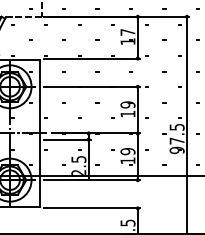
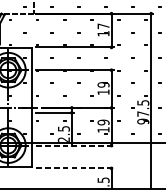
line: (92, 180) -> (74, 145), solid -> dashed
line: (92, 208) -> (74, 168), solid -> dashed

